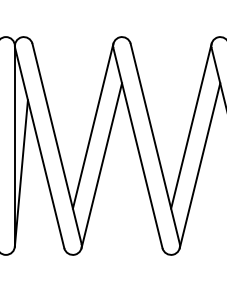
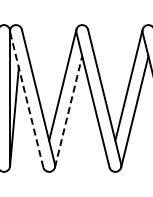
line: (39, 148) -> (26, 100), solid -> dashed
line: (101, 165) -> (68, 111), solid -> dashed

